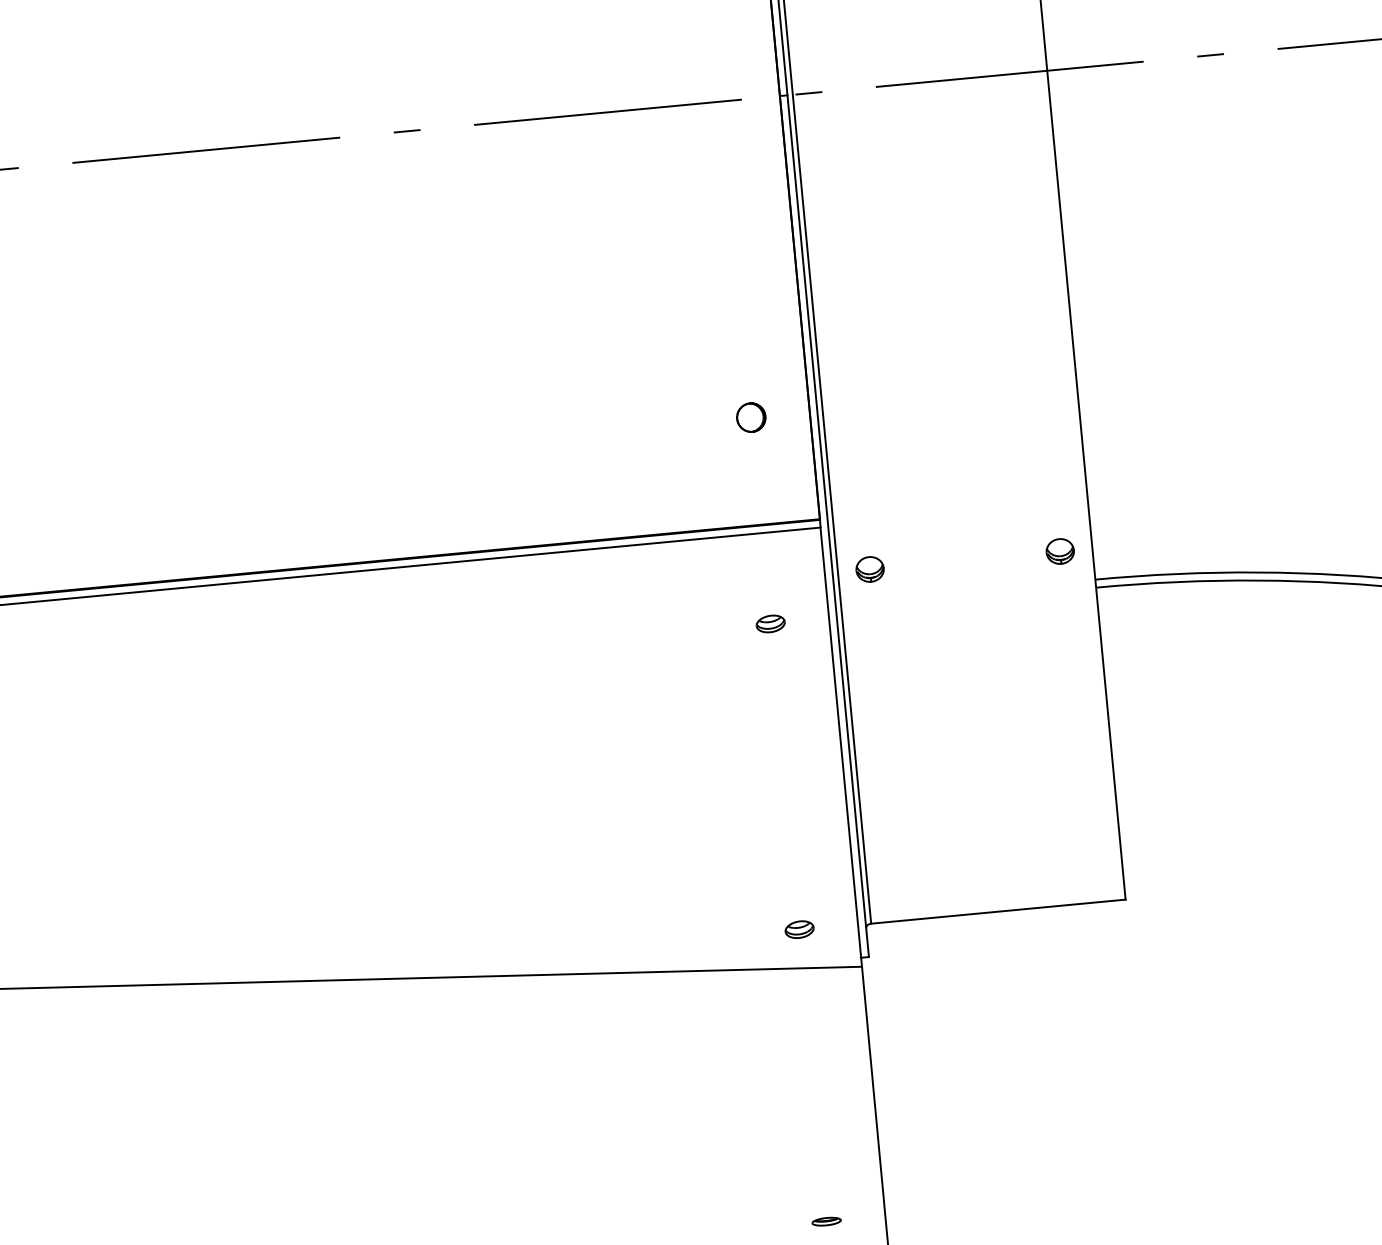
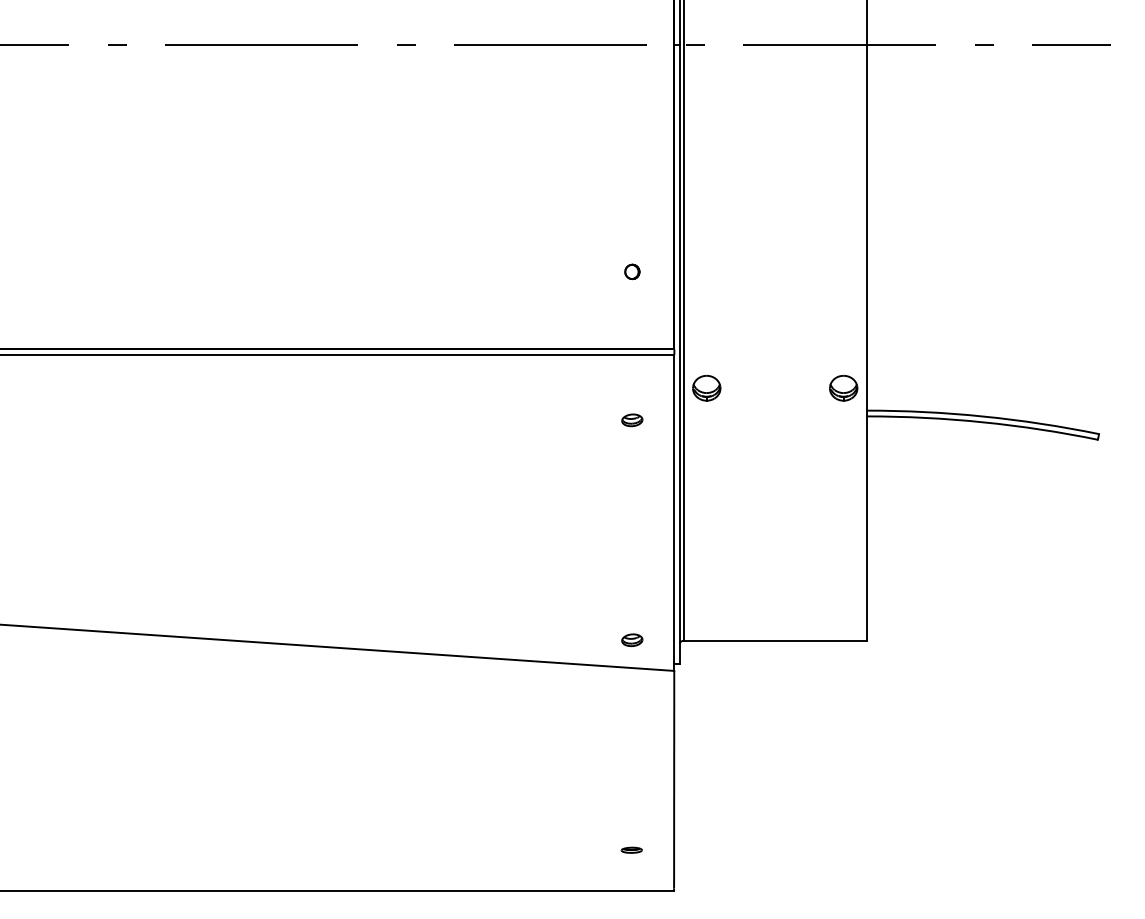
part: (751, 417) -> (632, 271), size x0.7
part: (1060, 550) -> (843, 387), size x1.4
part: (869, 568) -> (706, 387), size x1.4

